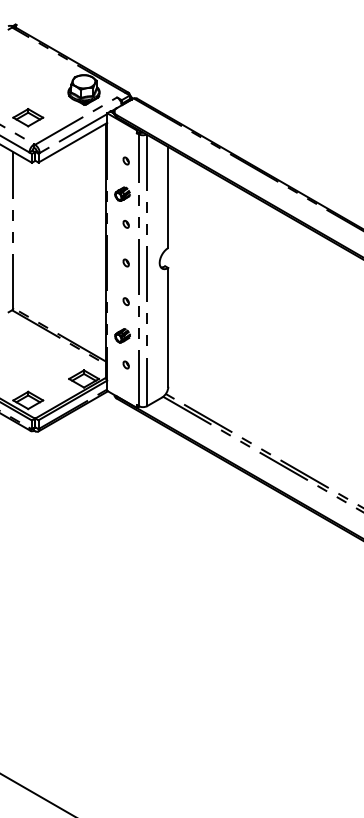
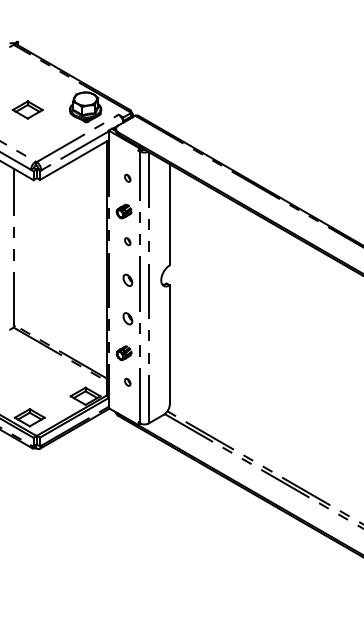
part: (28, 117) -> (28, 109), moved
part: (125, 262) -> (127, 279), size x1.6
part: (125, 301) -> (127, 318), size x1.6

